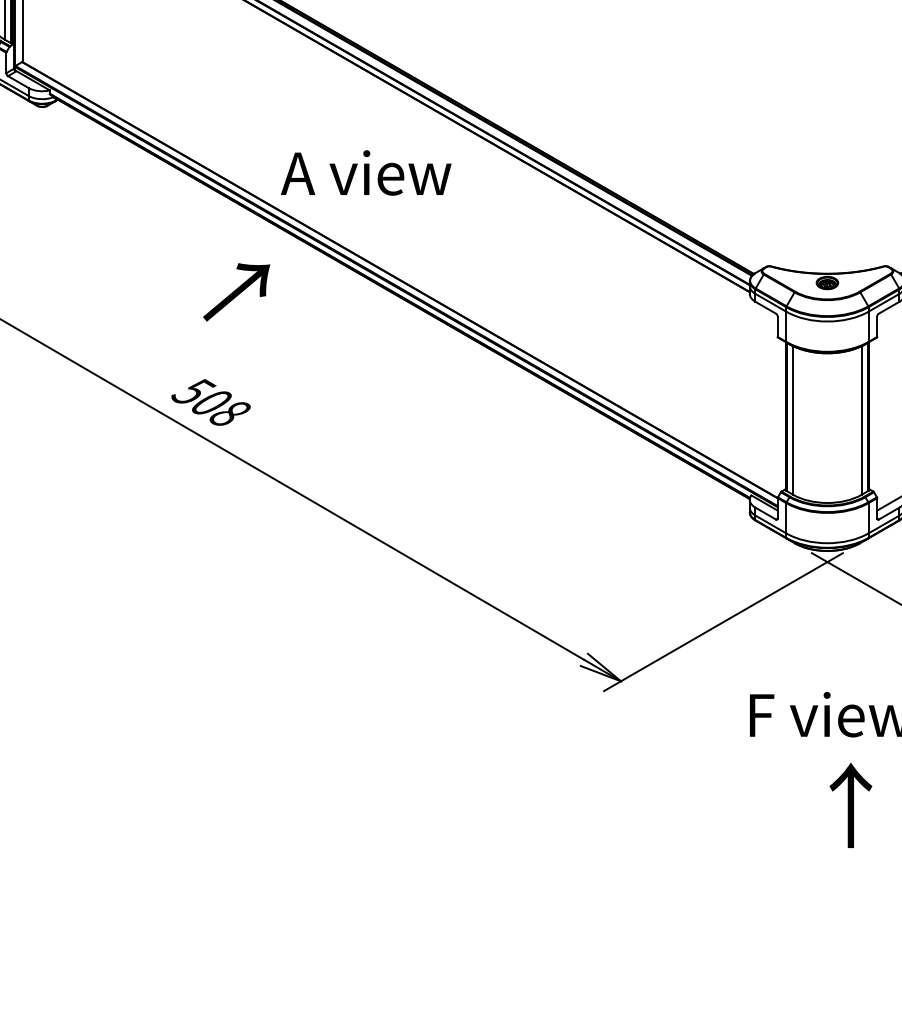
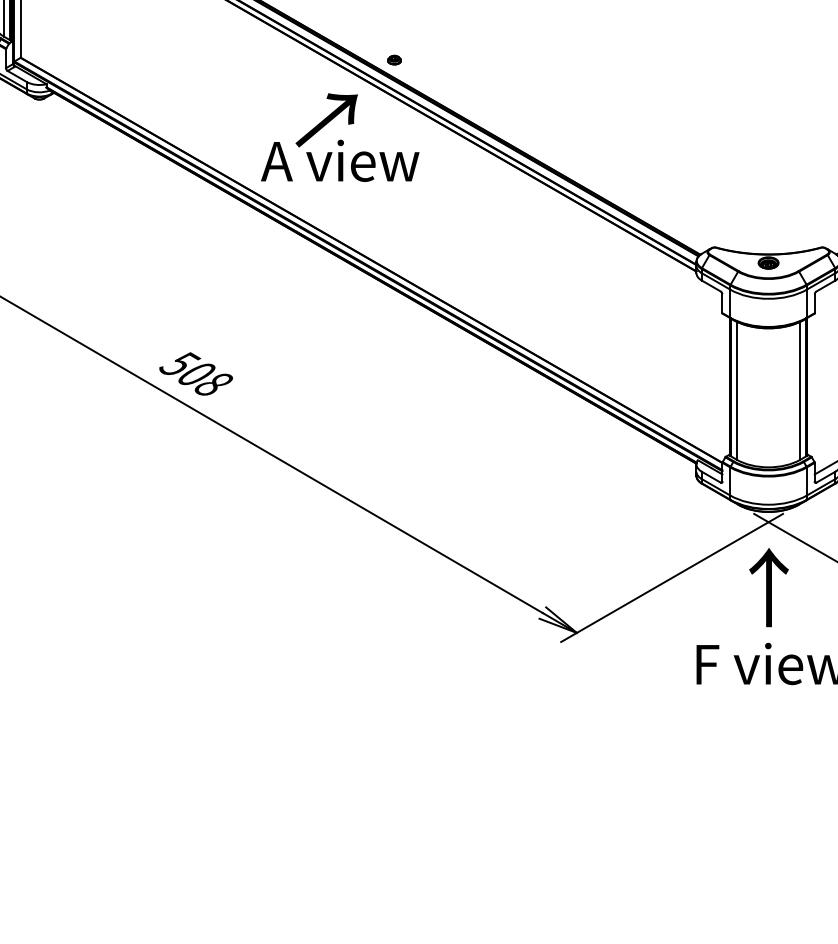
part: (424, 64) -> (394, 60), added
text: (236, 292) -> (326, 120), moved
text: (850, 804) -> (768, 586), moved

